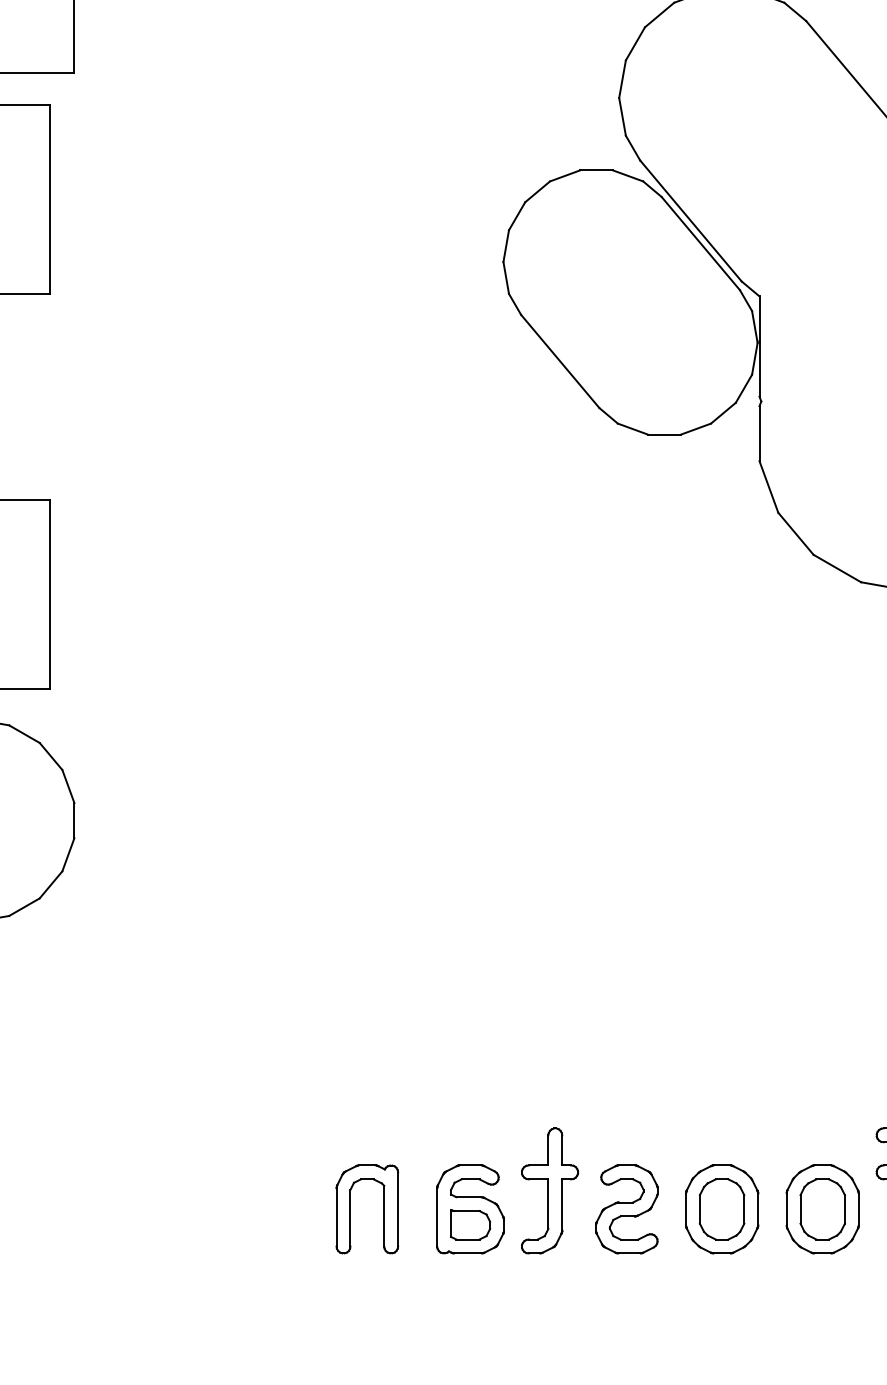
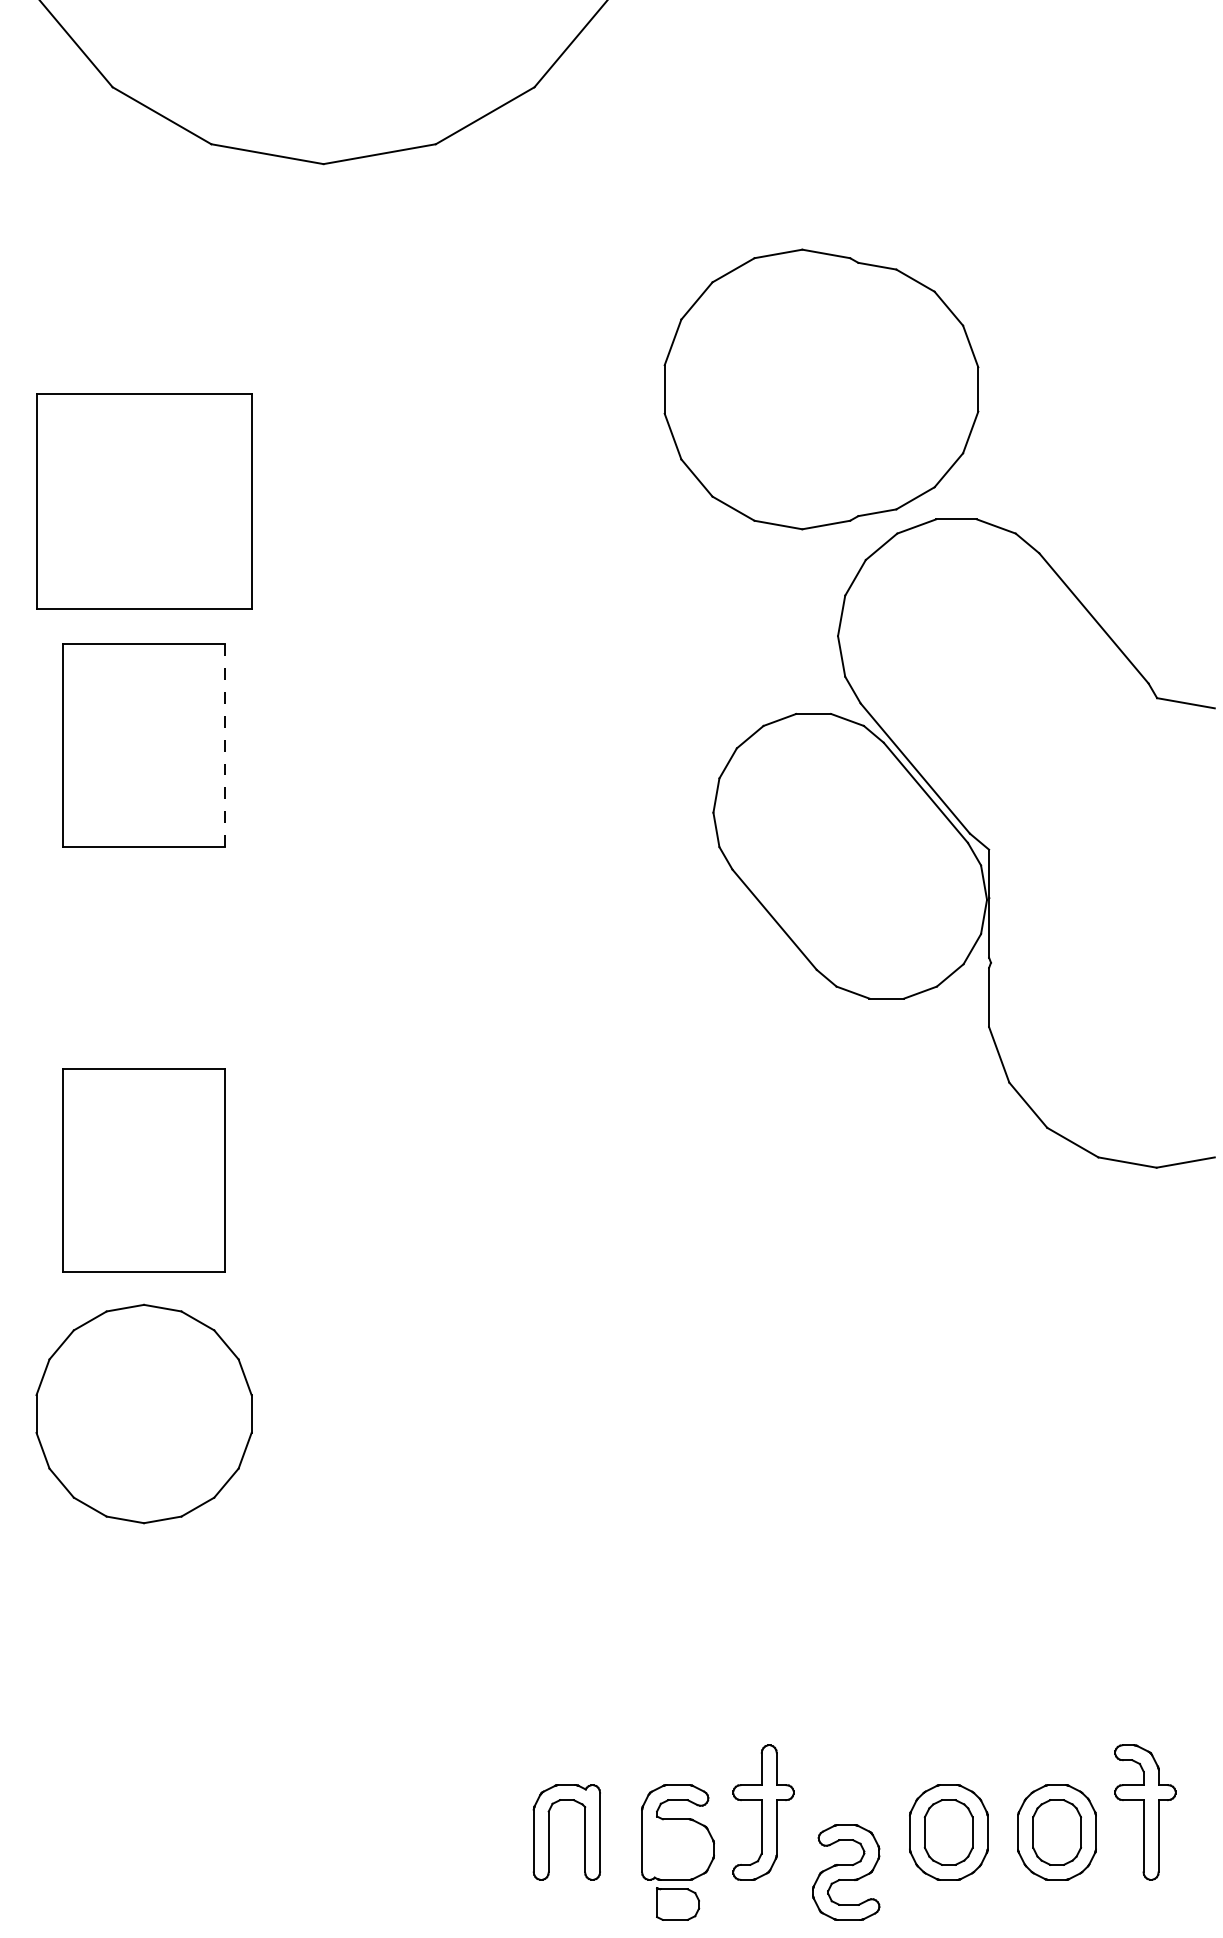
line: (49, 199) -> (224, 745), solid -> dashed
part: (627, 1209) -> (846, 1872), moved
part: (470, 1224) -> (678, 1903), moved

